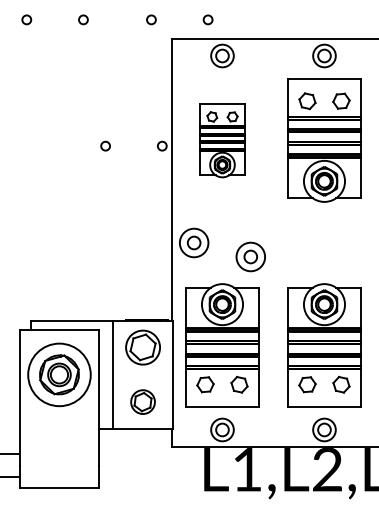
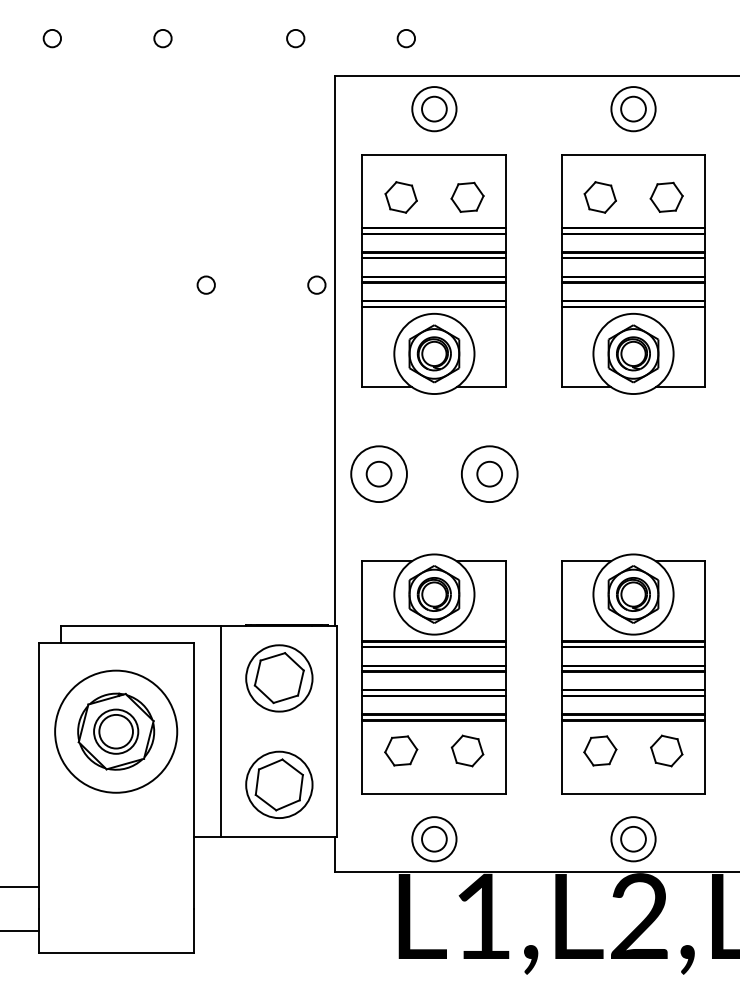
part: (222, 140) -> (434, 274), size x1.67
part: (250, 256) -> (489, 473), moved
part: (142, 401) -> (278, 783), size x1.43

